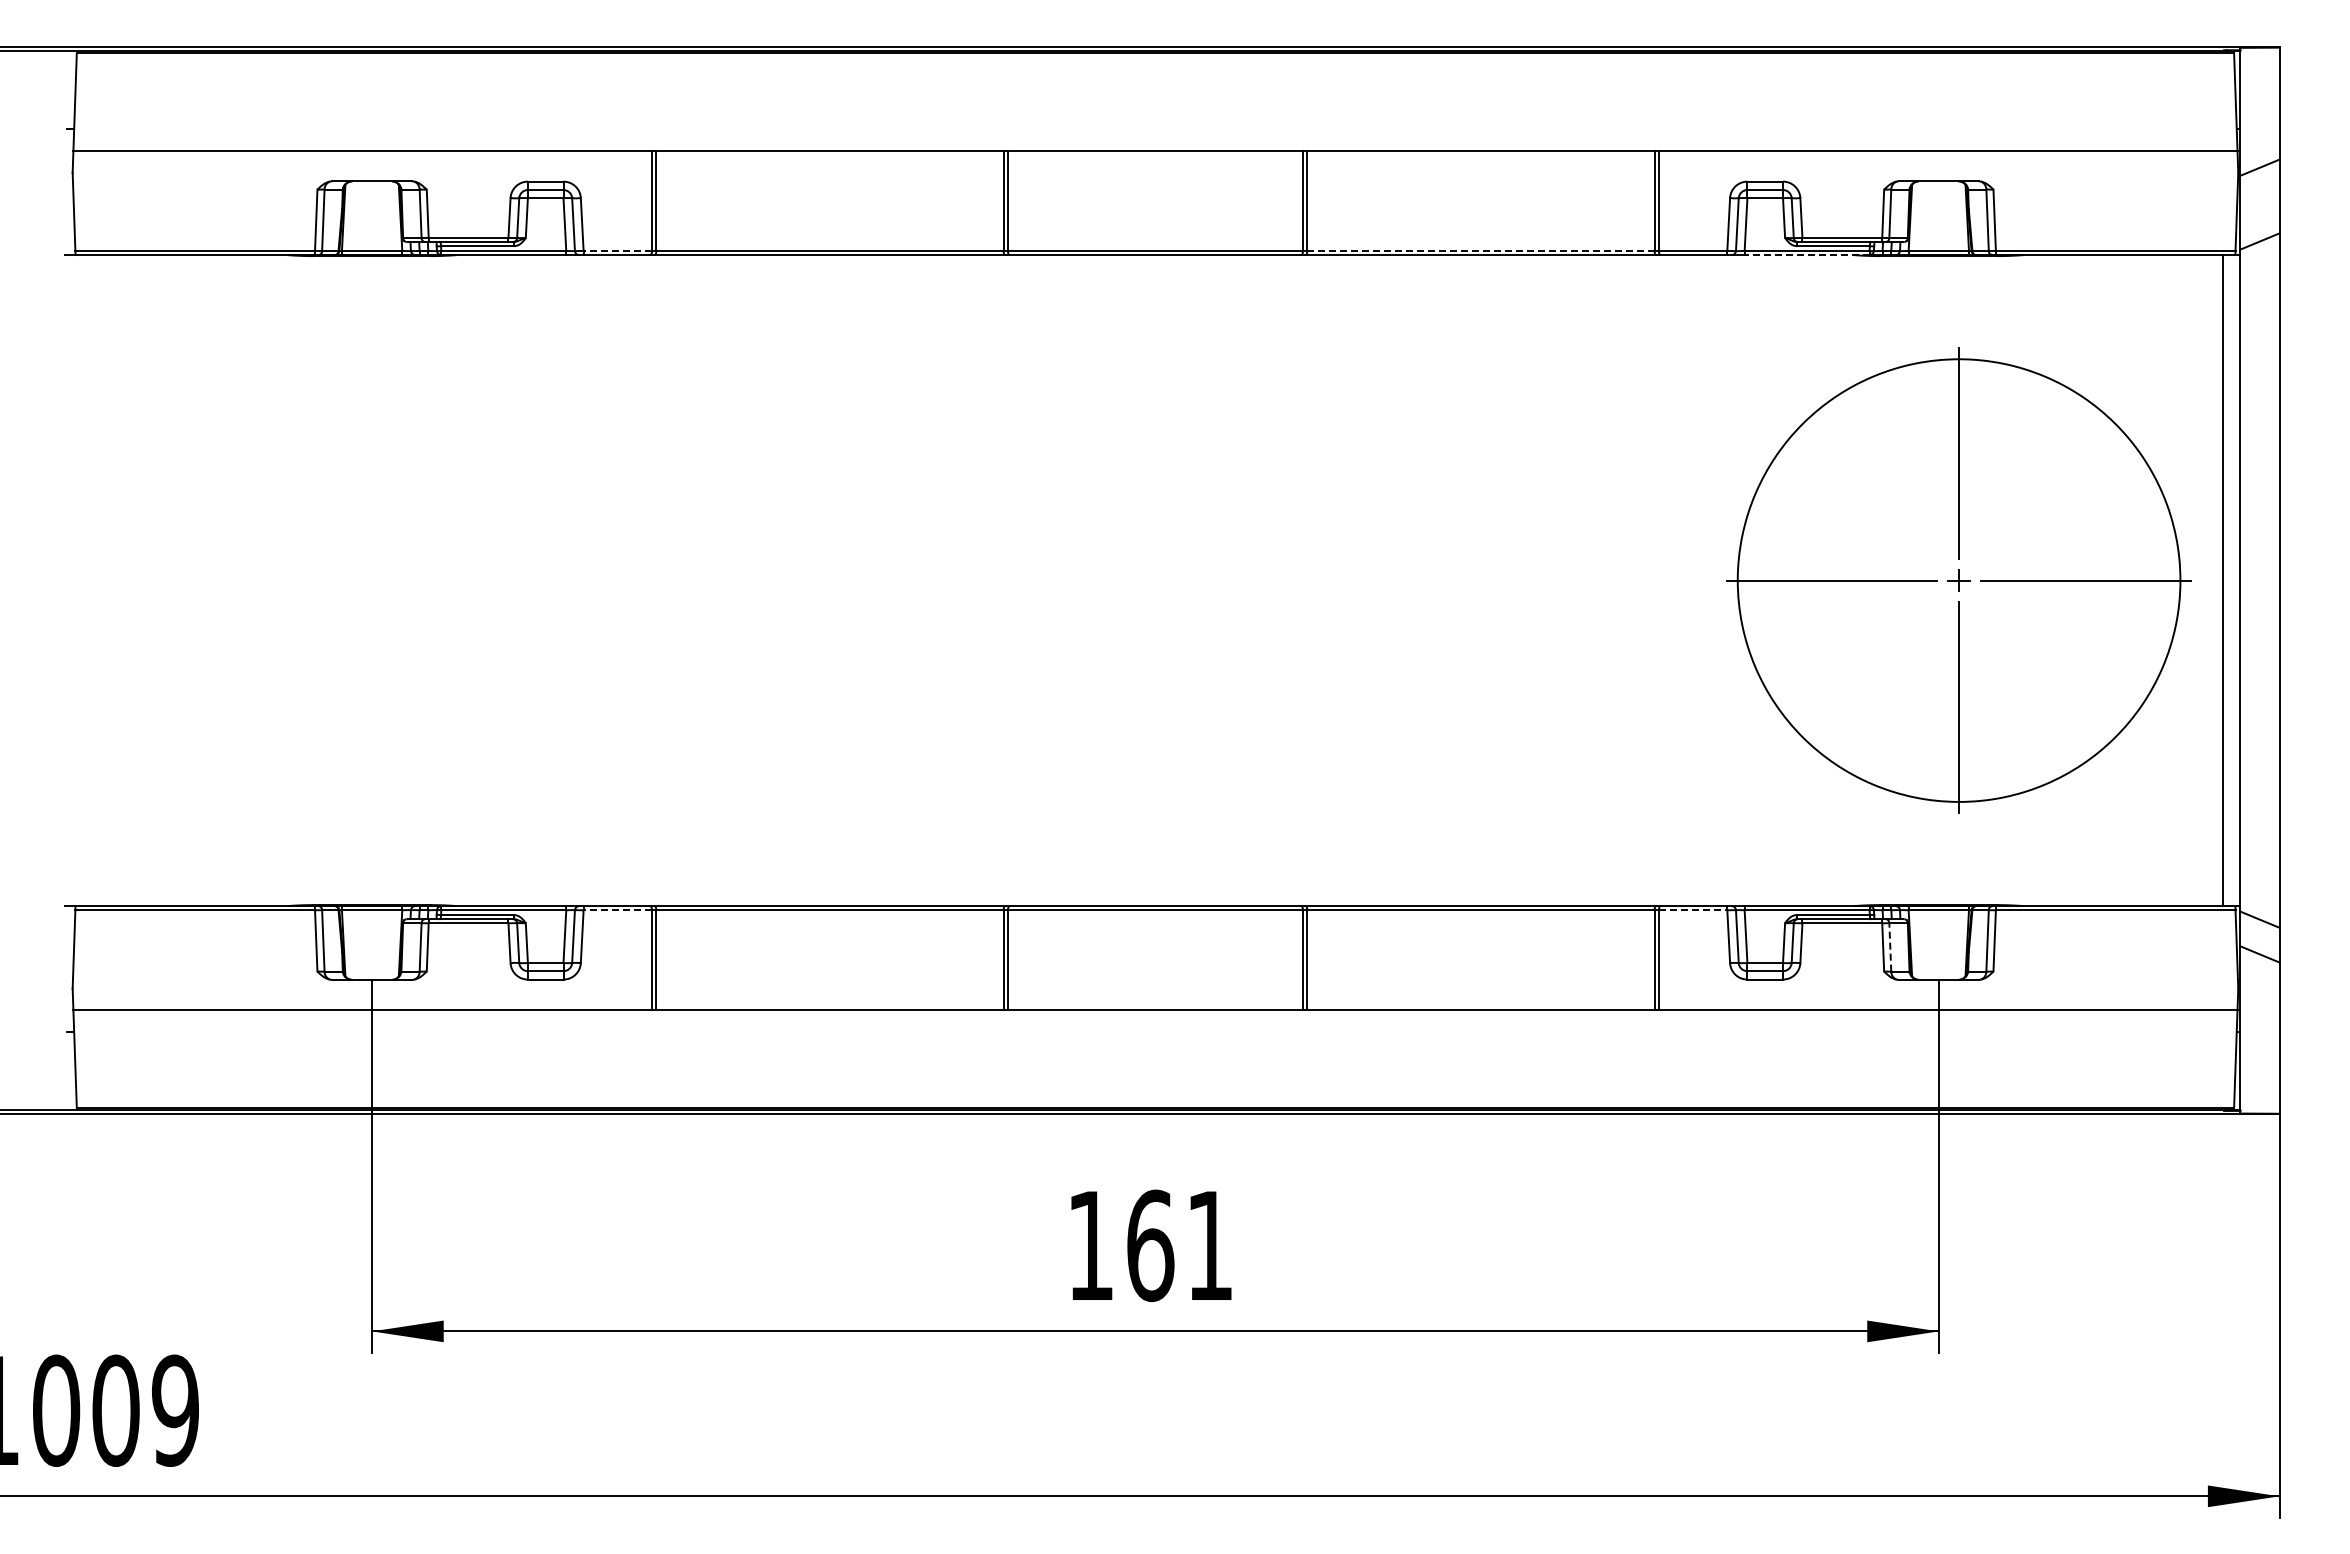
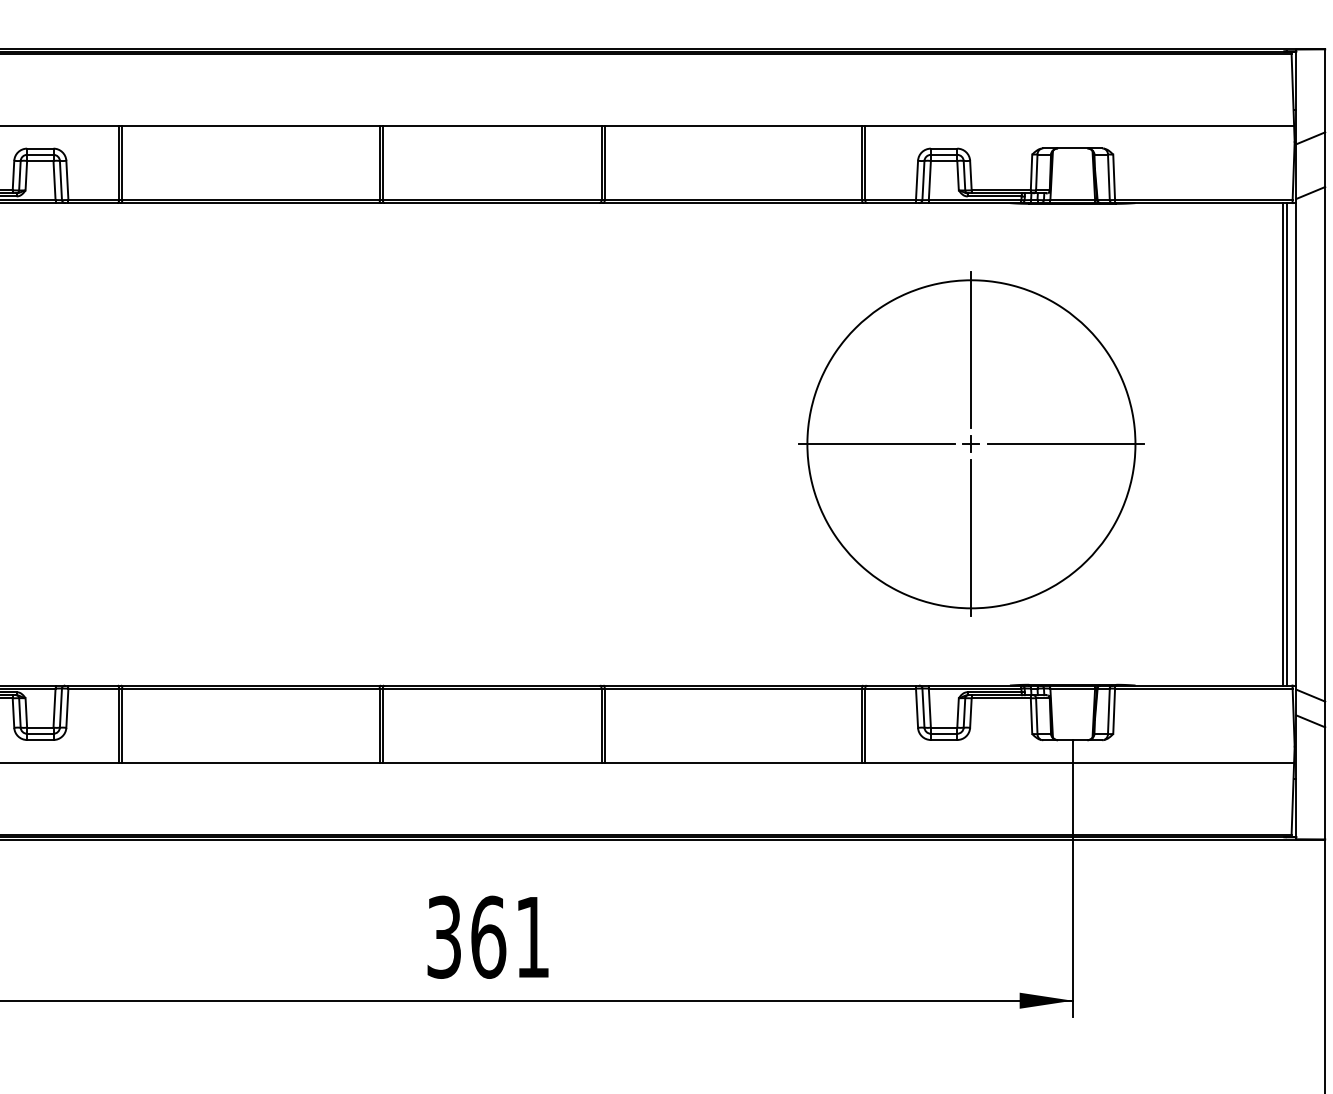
line: (617, 250) -> (93, 199), dashed -> solid
line: (1480, 250) -> (733, 199), dashed -> solid
line: (1806, 255) -> (974, 203), dashed -> solid
part: (1958, 580) -> (970, 444), moved
line: (2227, 580) -> (1286, 444), added
line: (617, 910) -> (93, 688), dashed -> solid
line: (1693, 910) -> (890, 688), dashed -> solid
line: (1890, 946) -> (1036, 715), dashed -> solid
text: (1090, 1245) -> (444, 937), 161 -> 361

